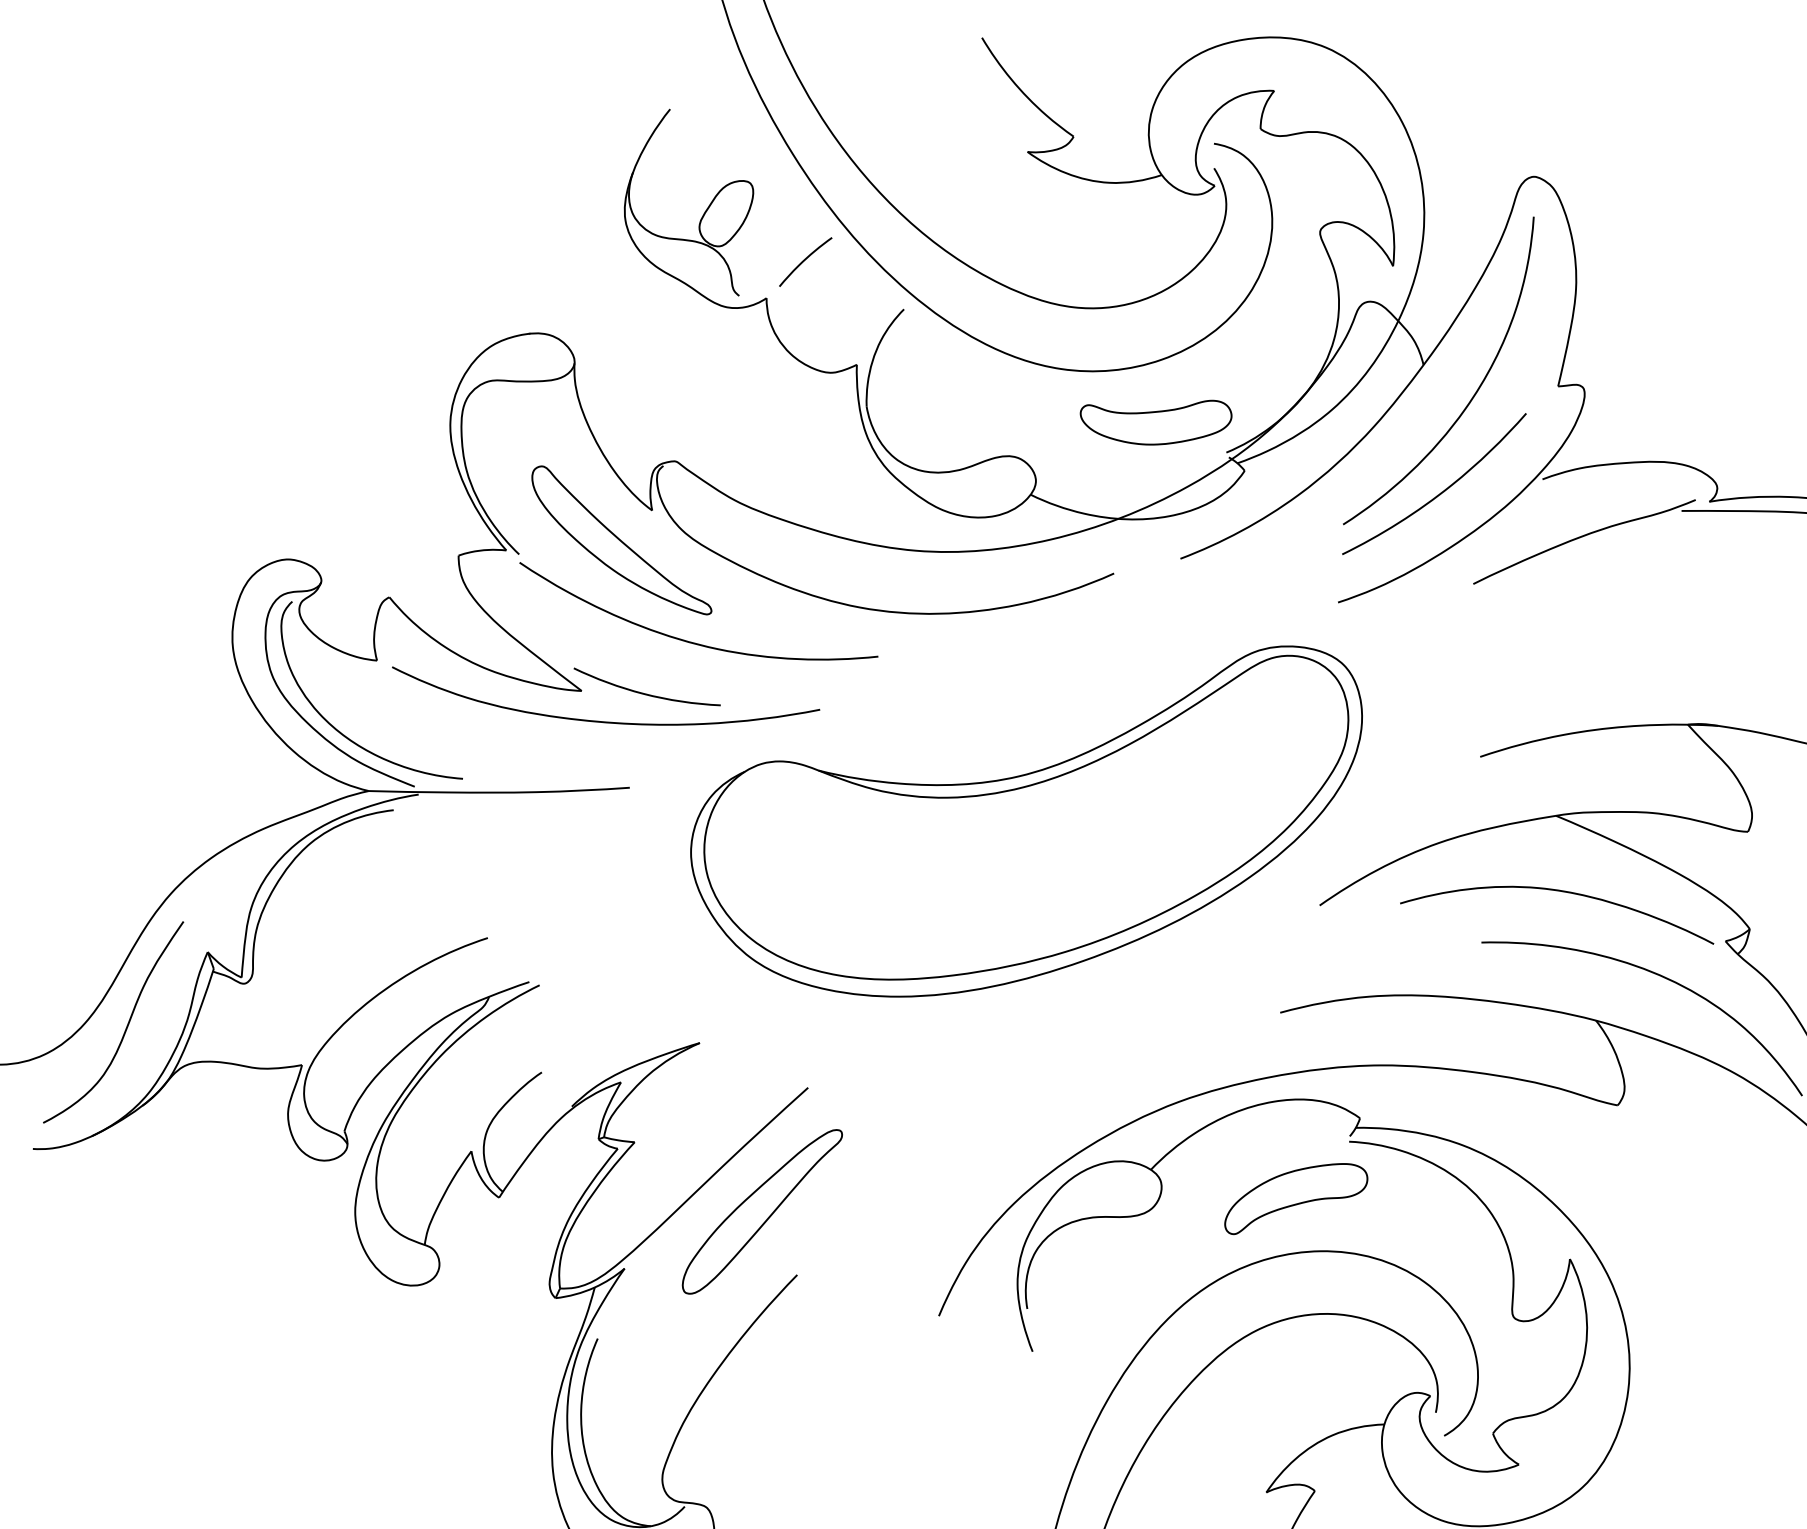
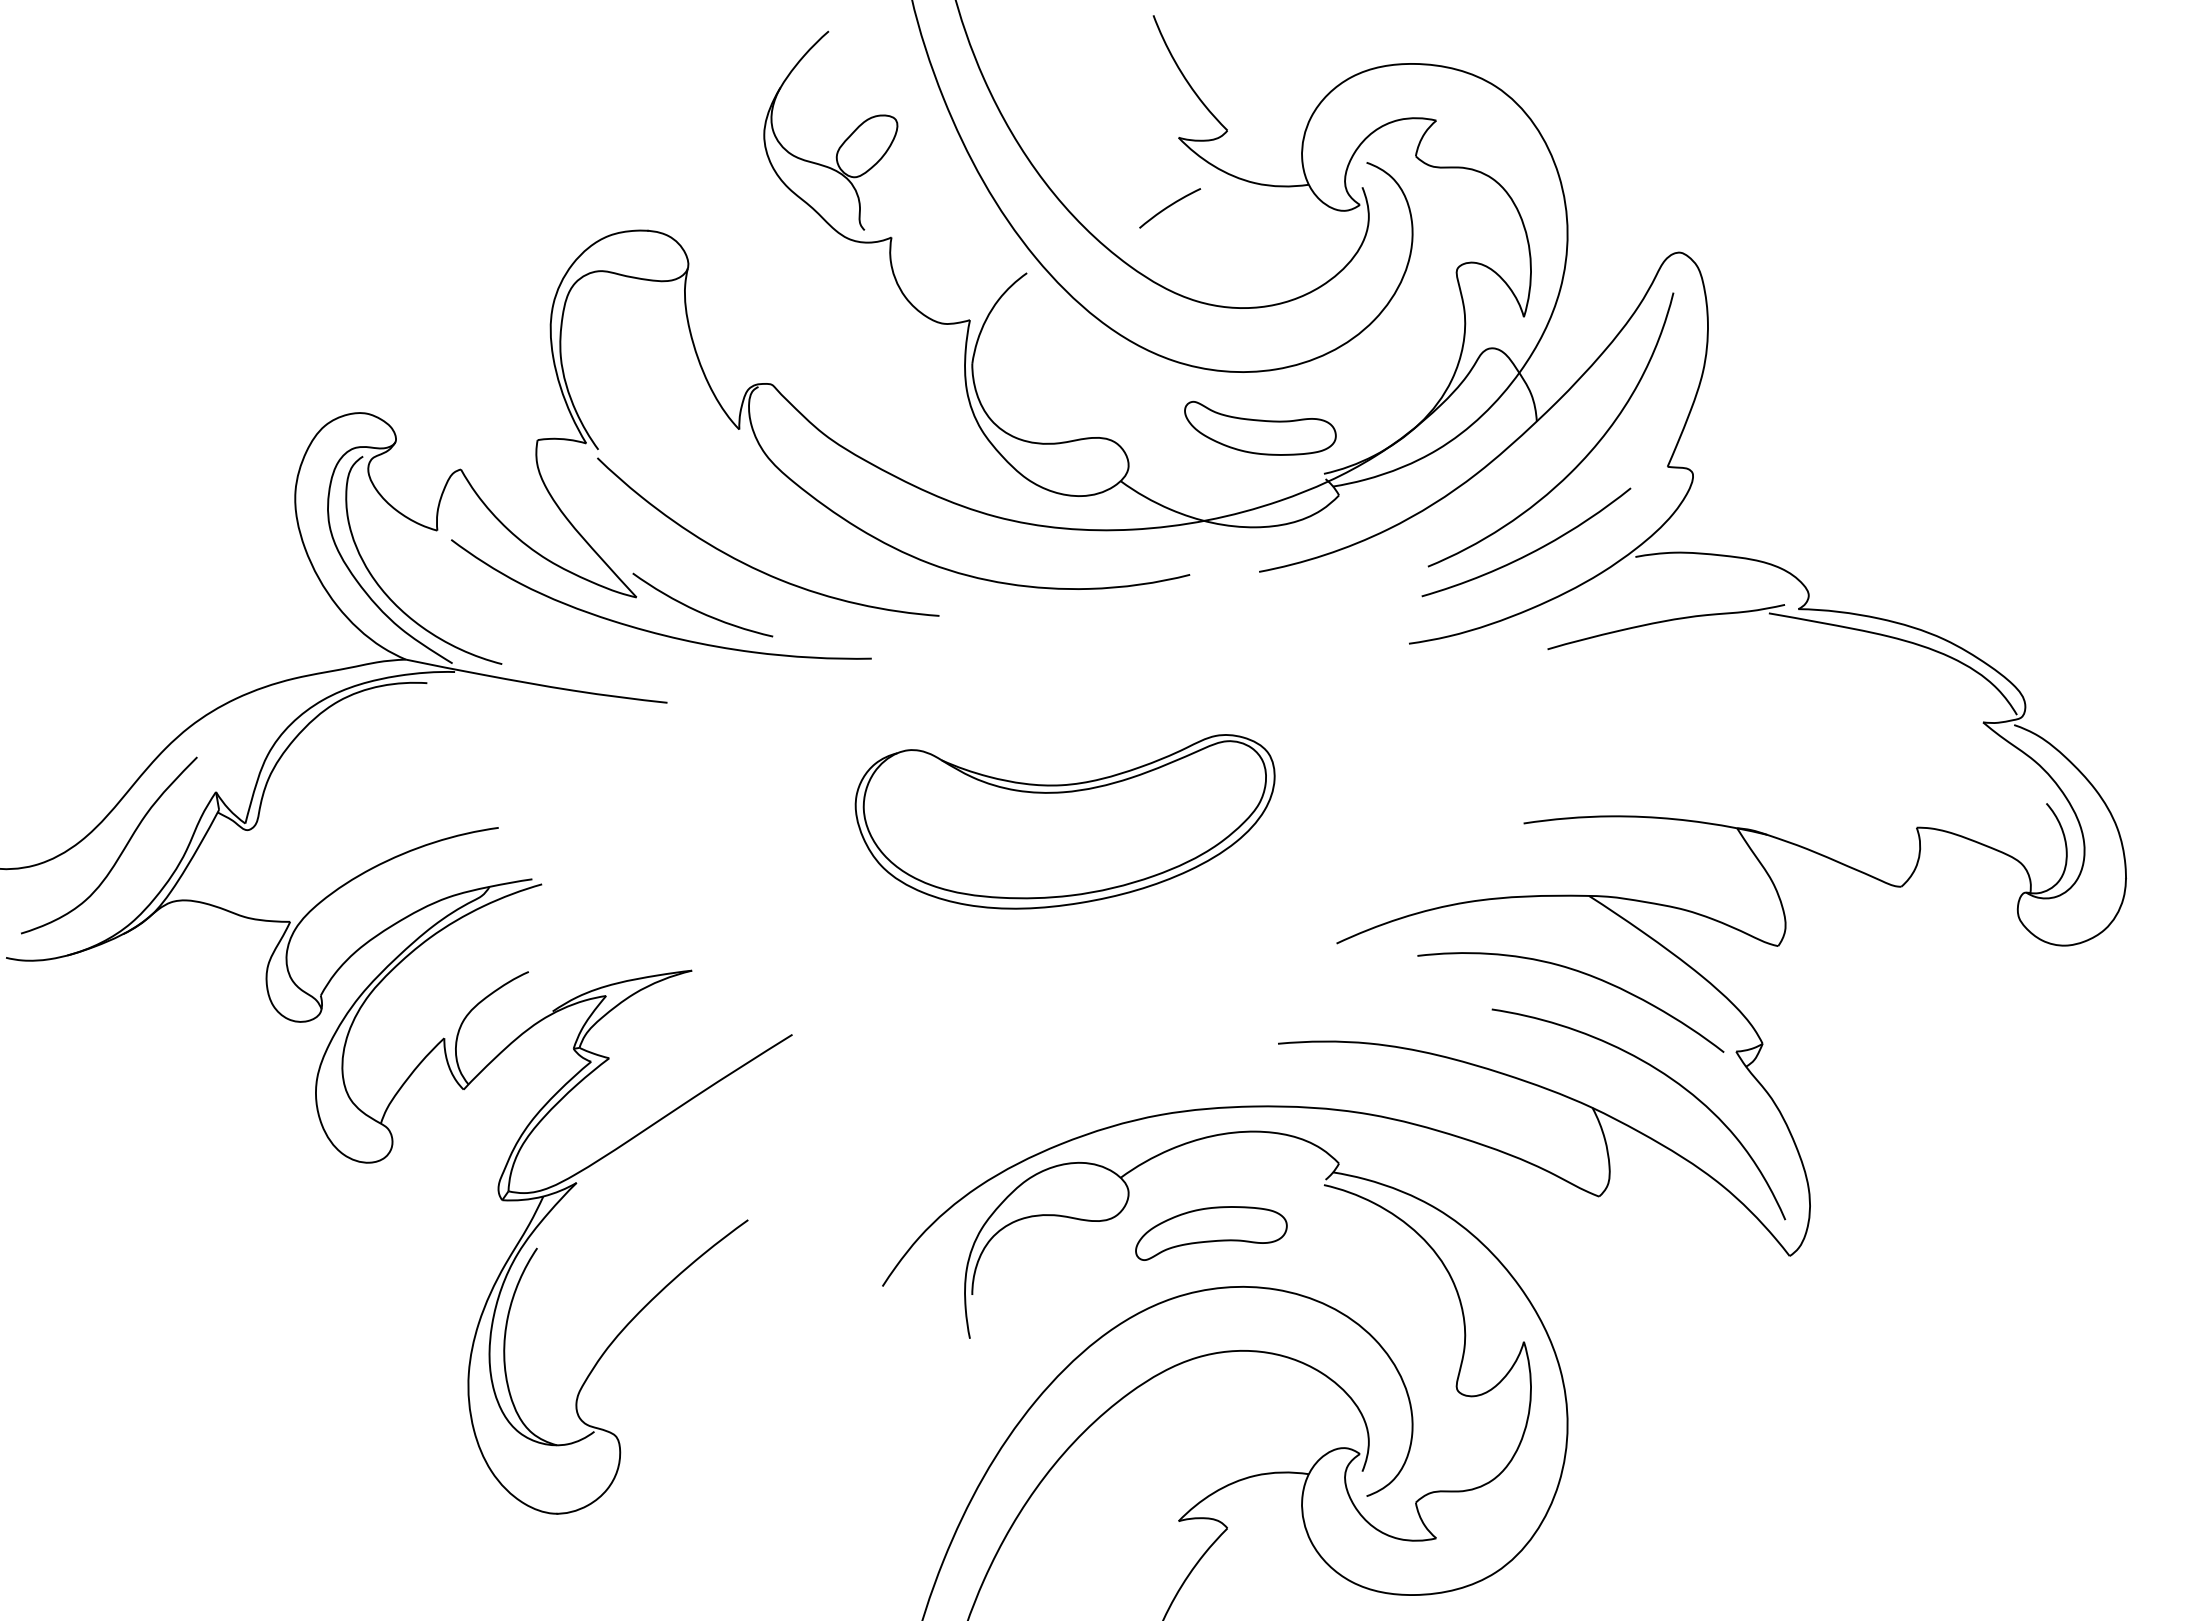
curve: (804, 261) -> (1169, 207), moved
part: (620, 541) -> (702, 454), removed
part: (1035, 834) -> (1065, 821), size x0.6
part: (1295, 1196) -> (1211, 1233), moved
part: (762, 1211) -> (724, 1150), removed

